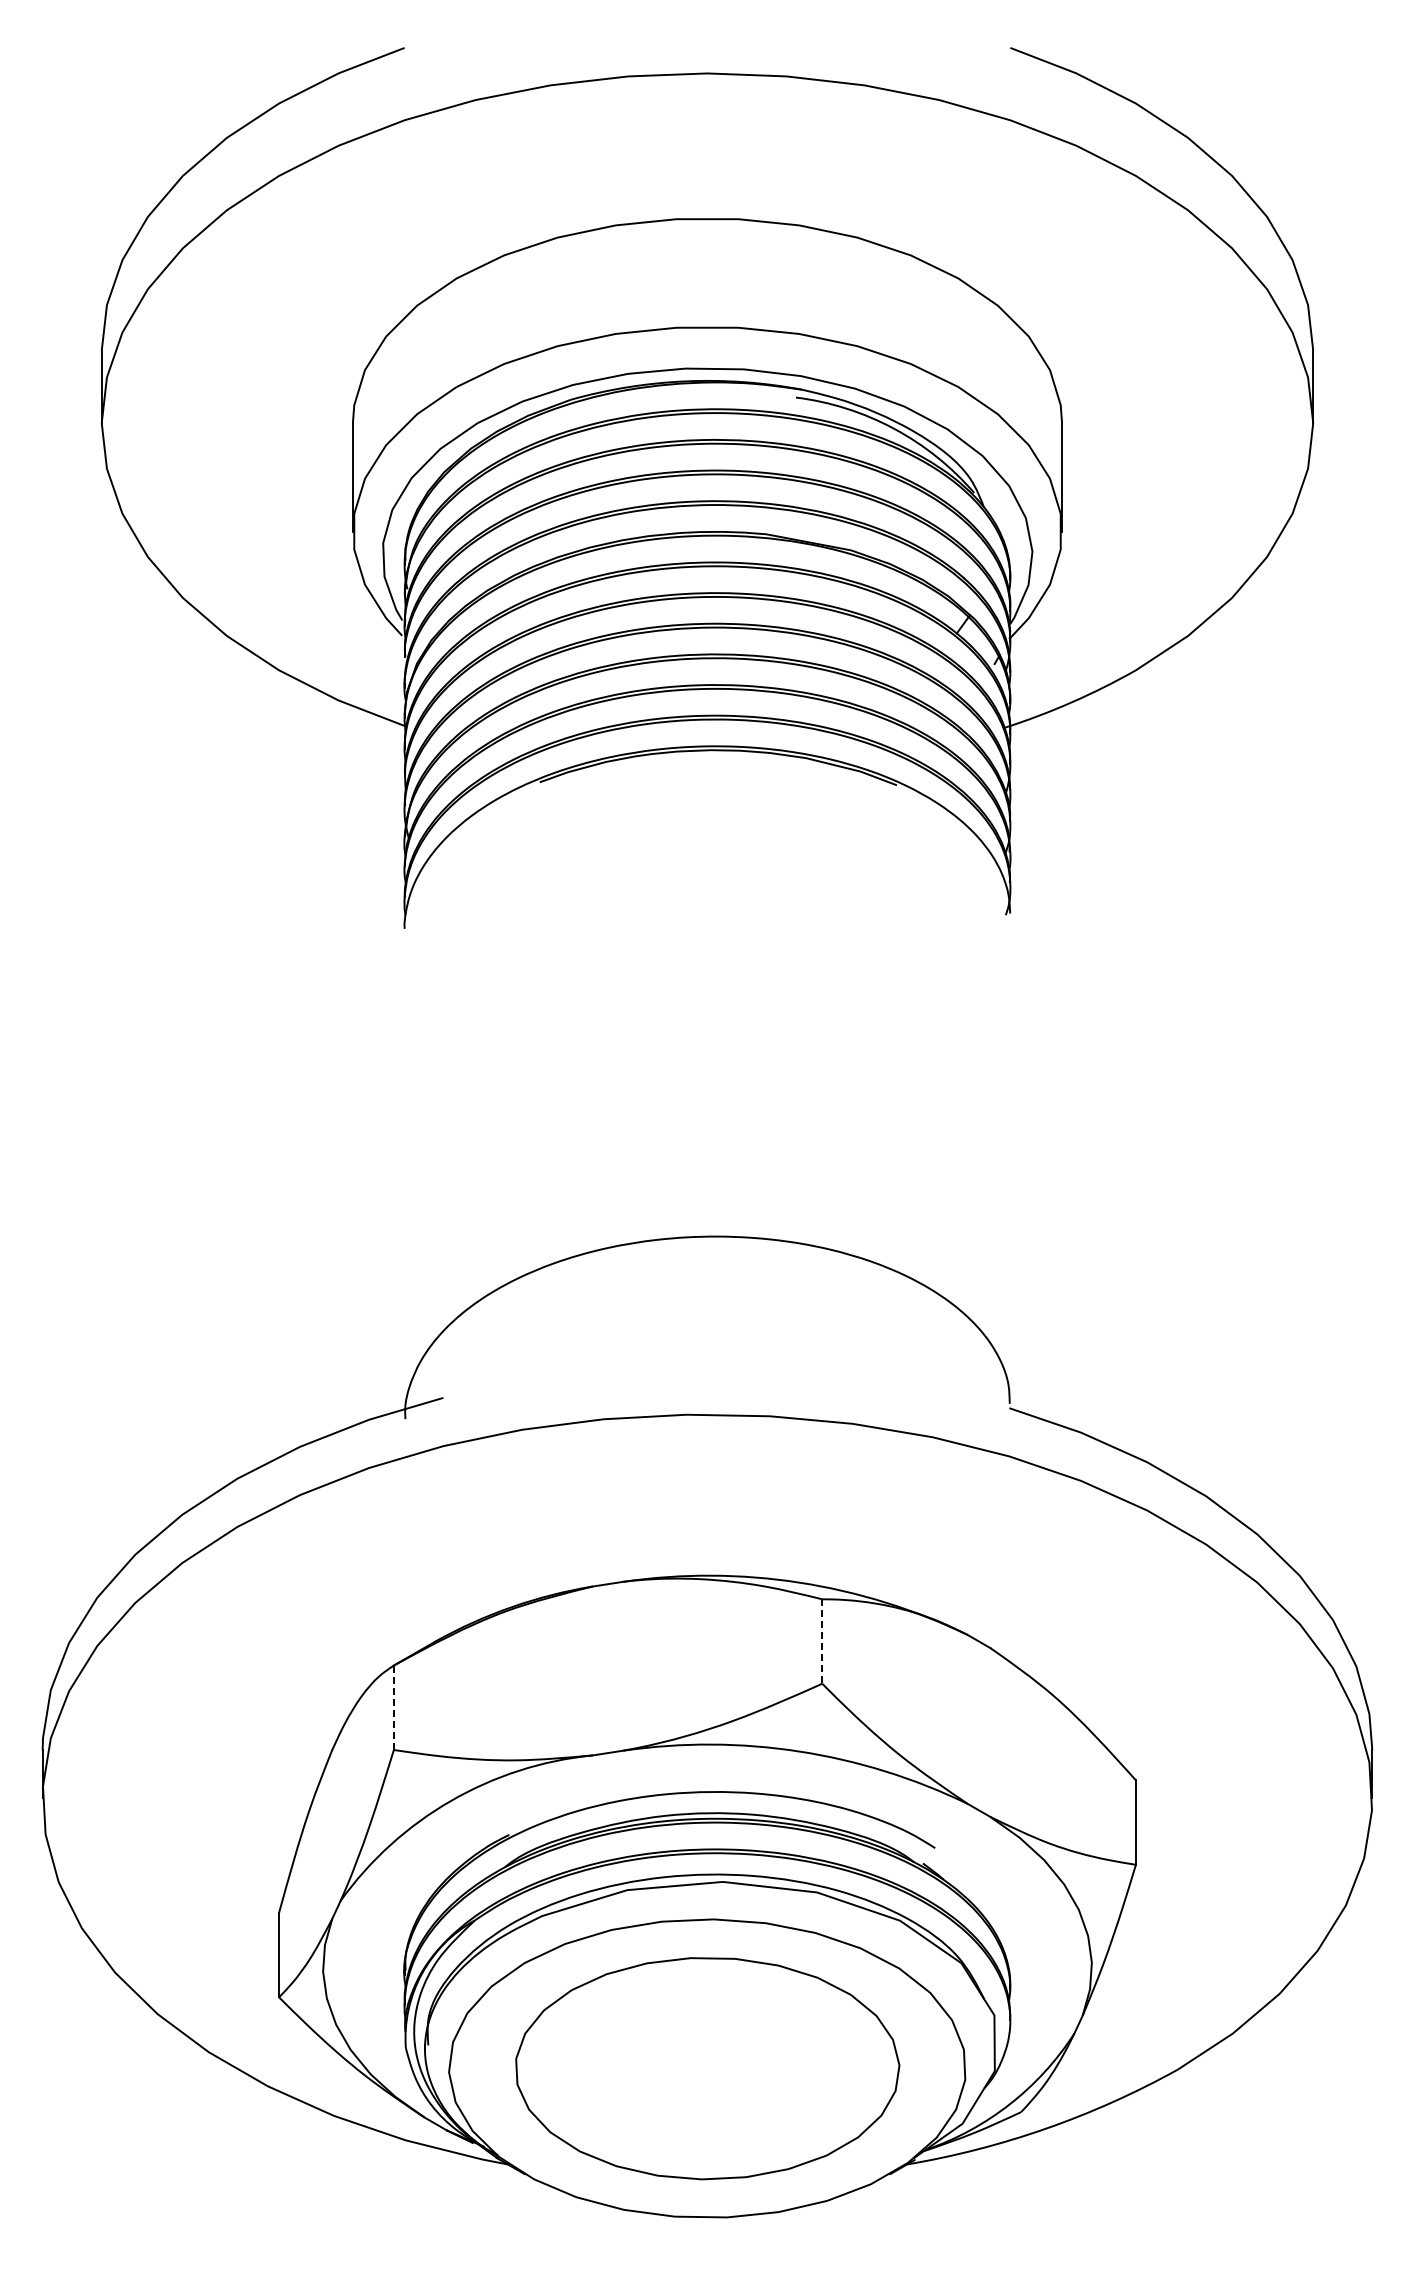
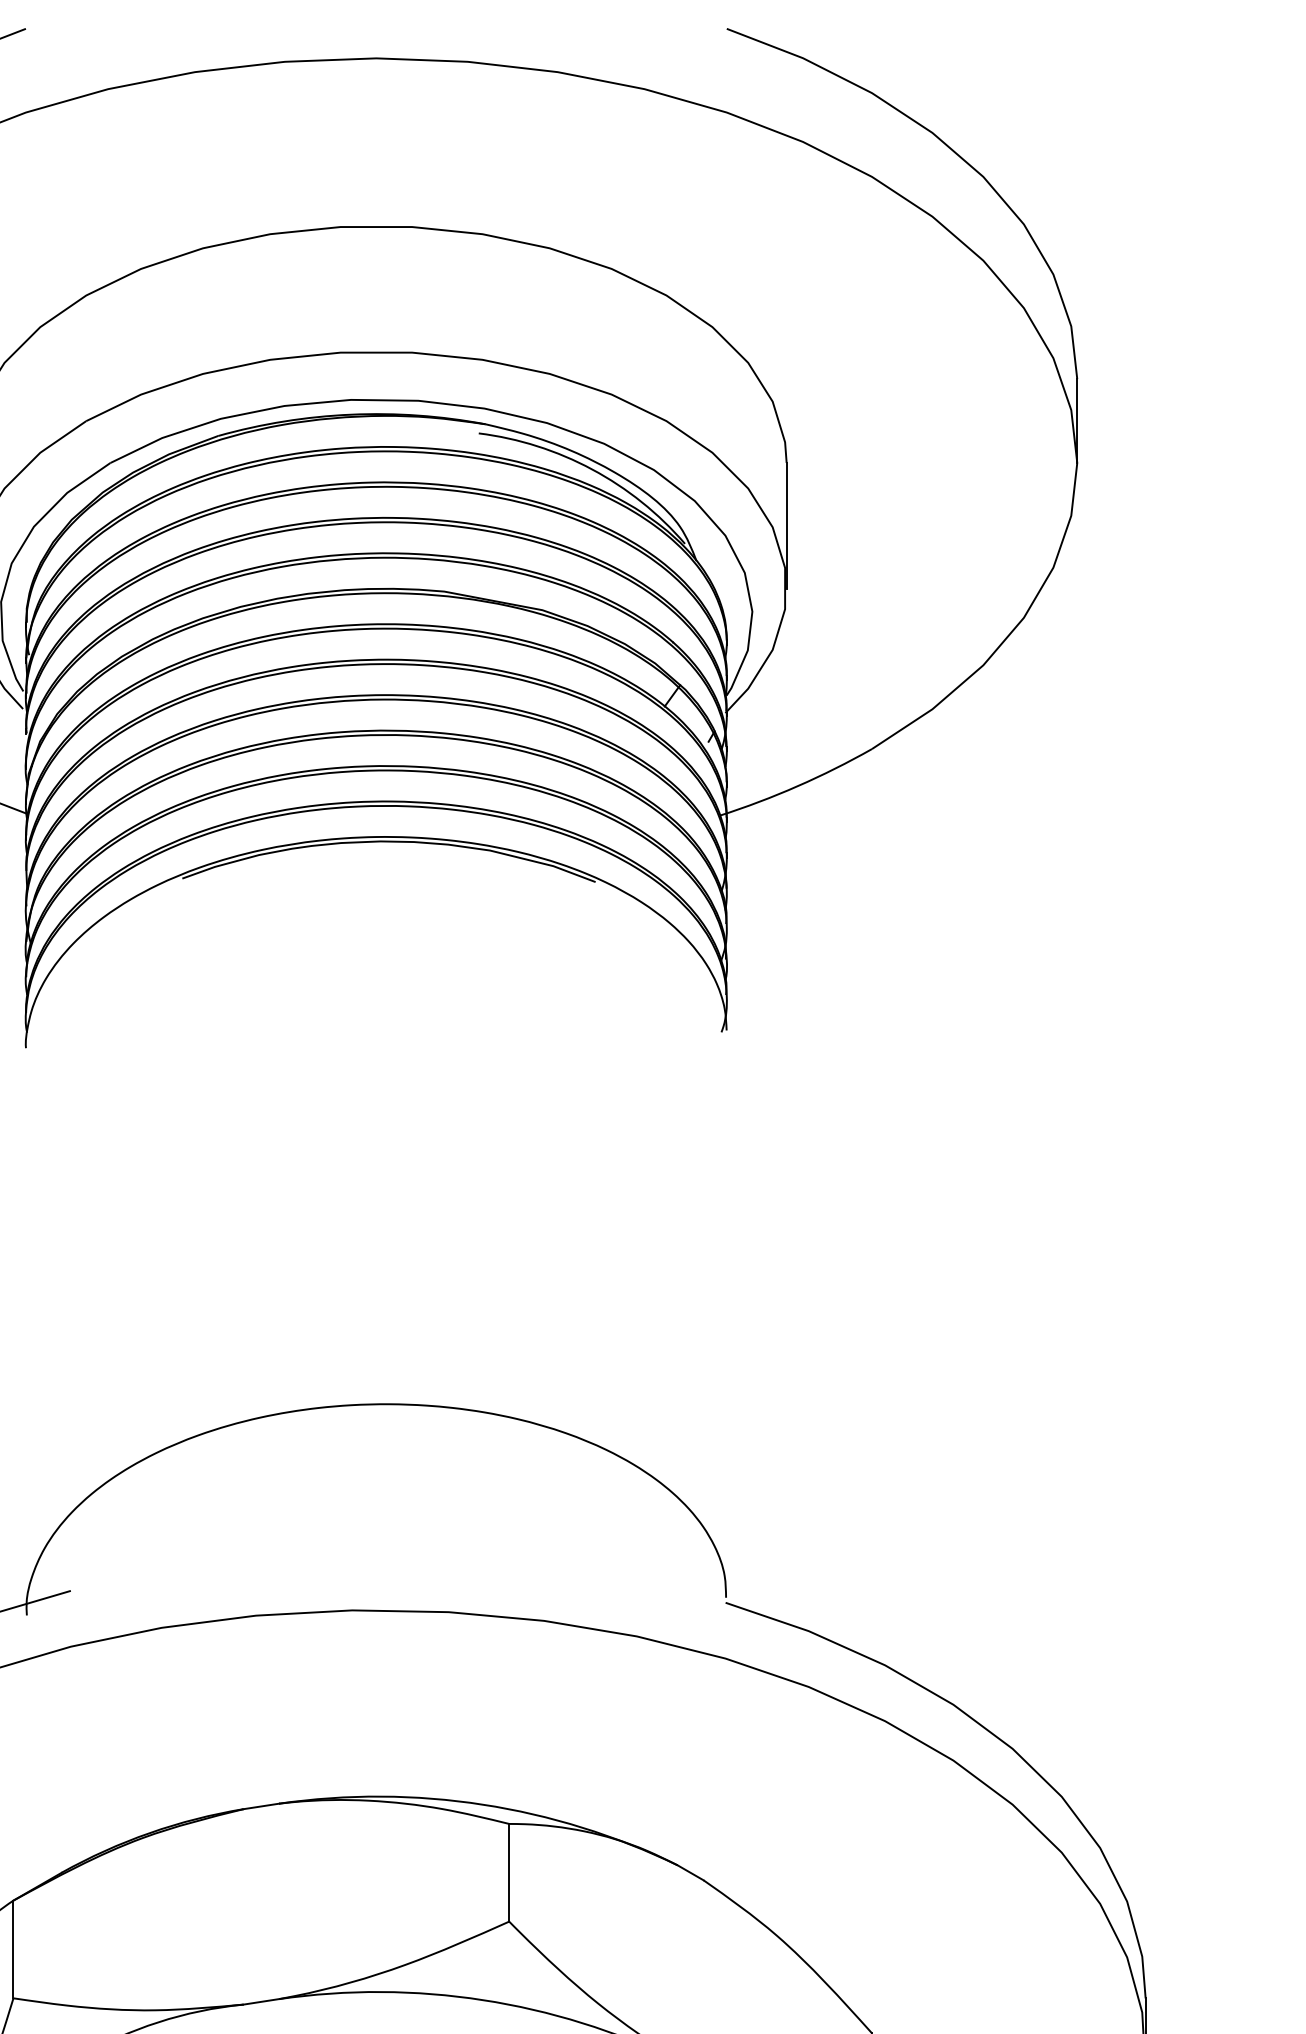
line: (822, 1642) -> (509, 1873), dashed -> solid
line: (393, 1708) -> (13, 1950), dashed -> solid

